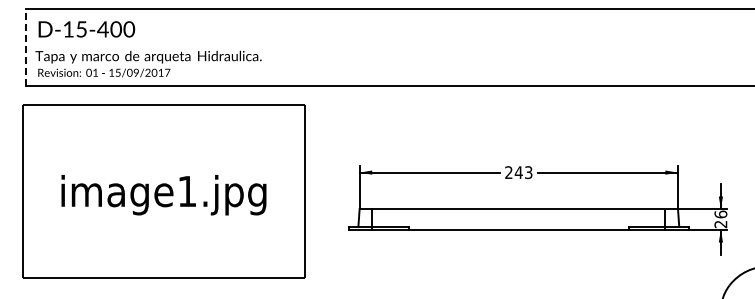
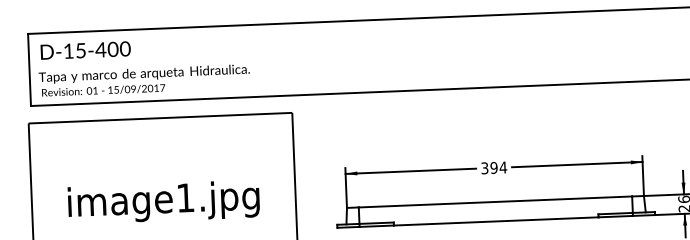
line: (25, 47) -> (29, 69), dashed -> solid
text: (518, 172) -> (493, 167), 243 -> 394

